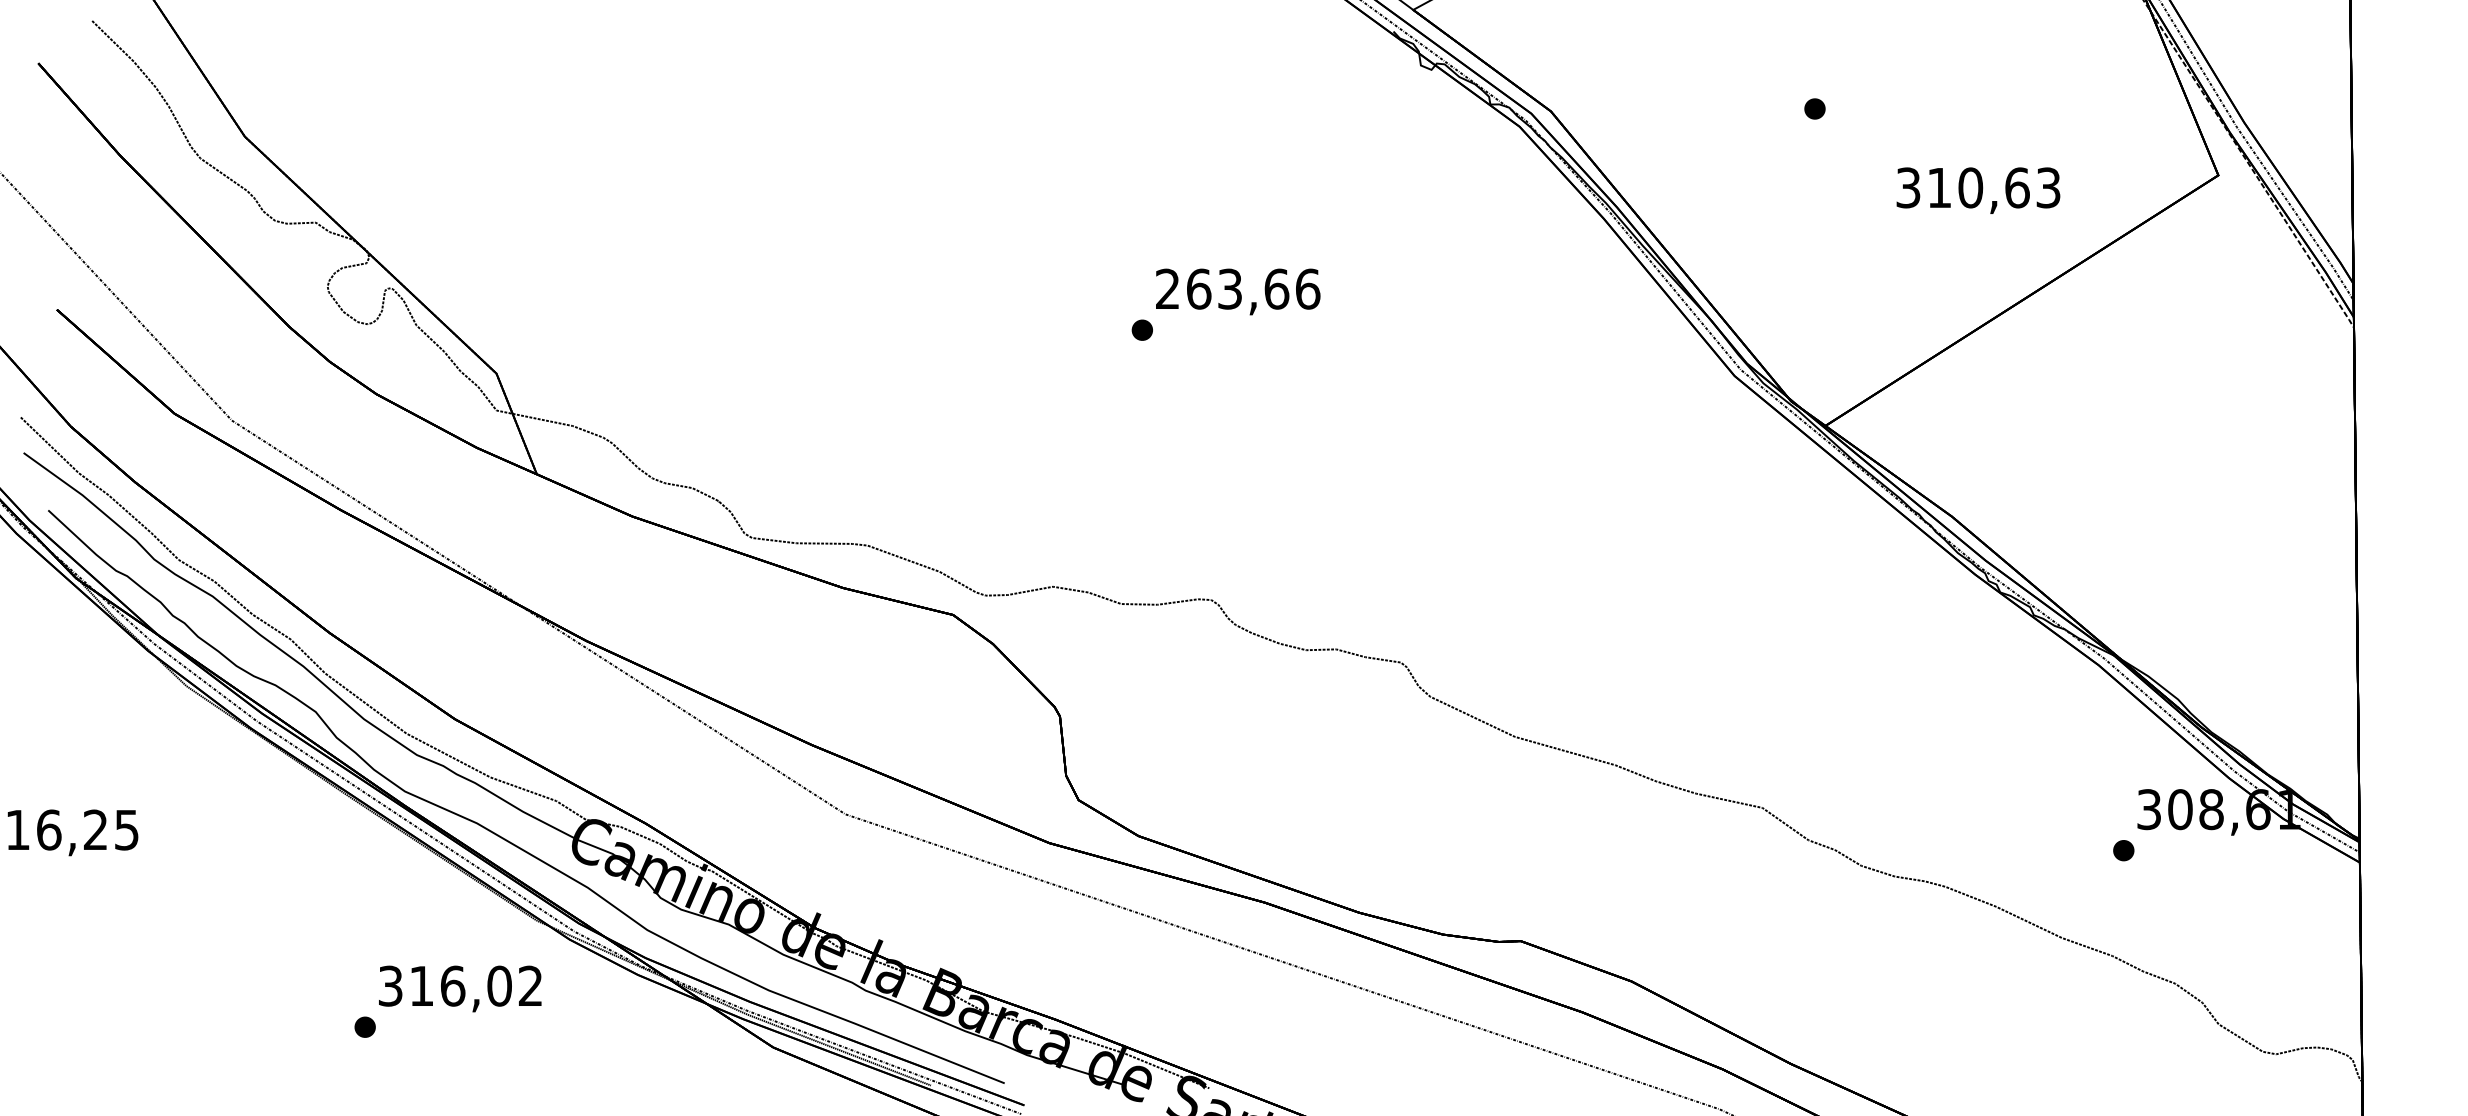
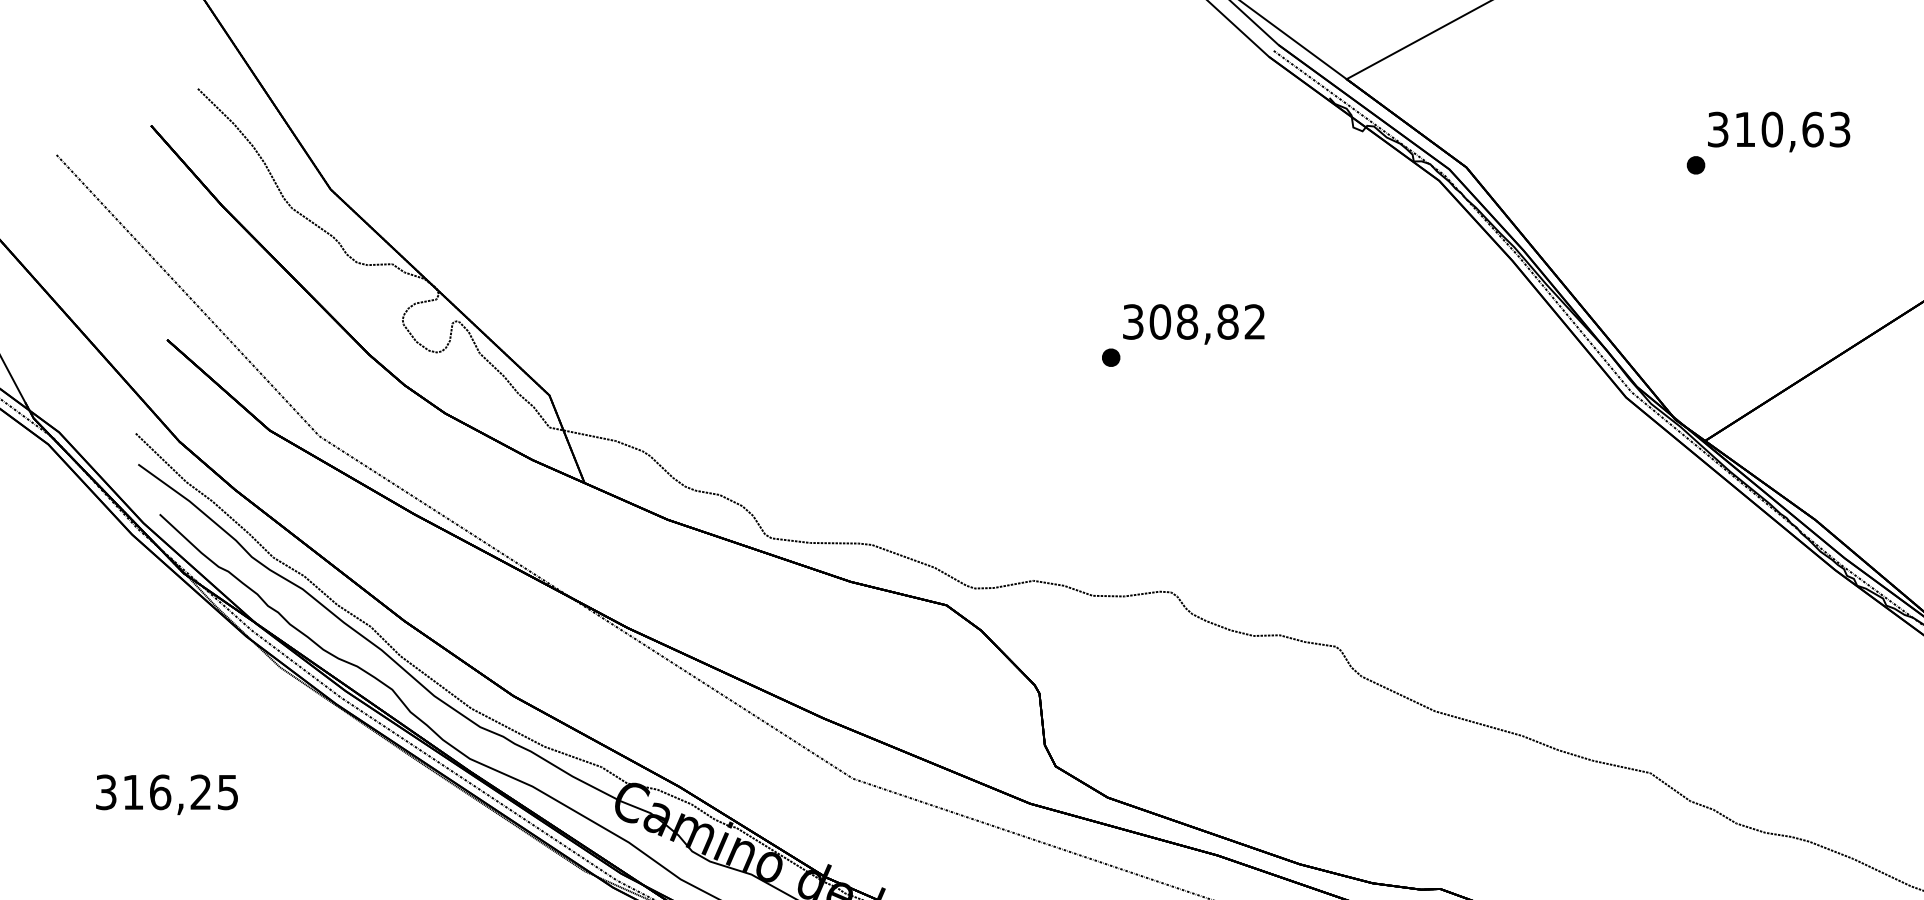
text: (1978, 190) -> (1779, 131), moved
text: (1238, 288) -> (1194, 321), 263,66 -> 308,82

